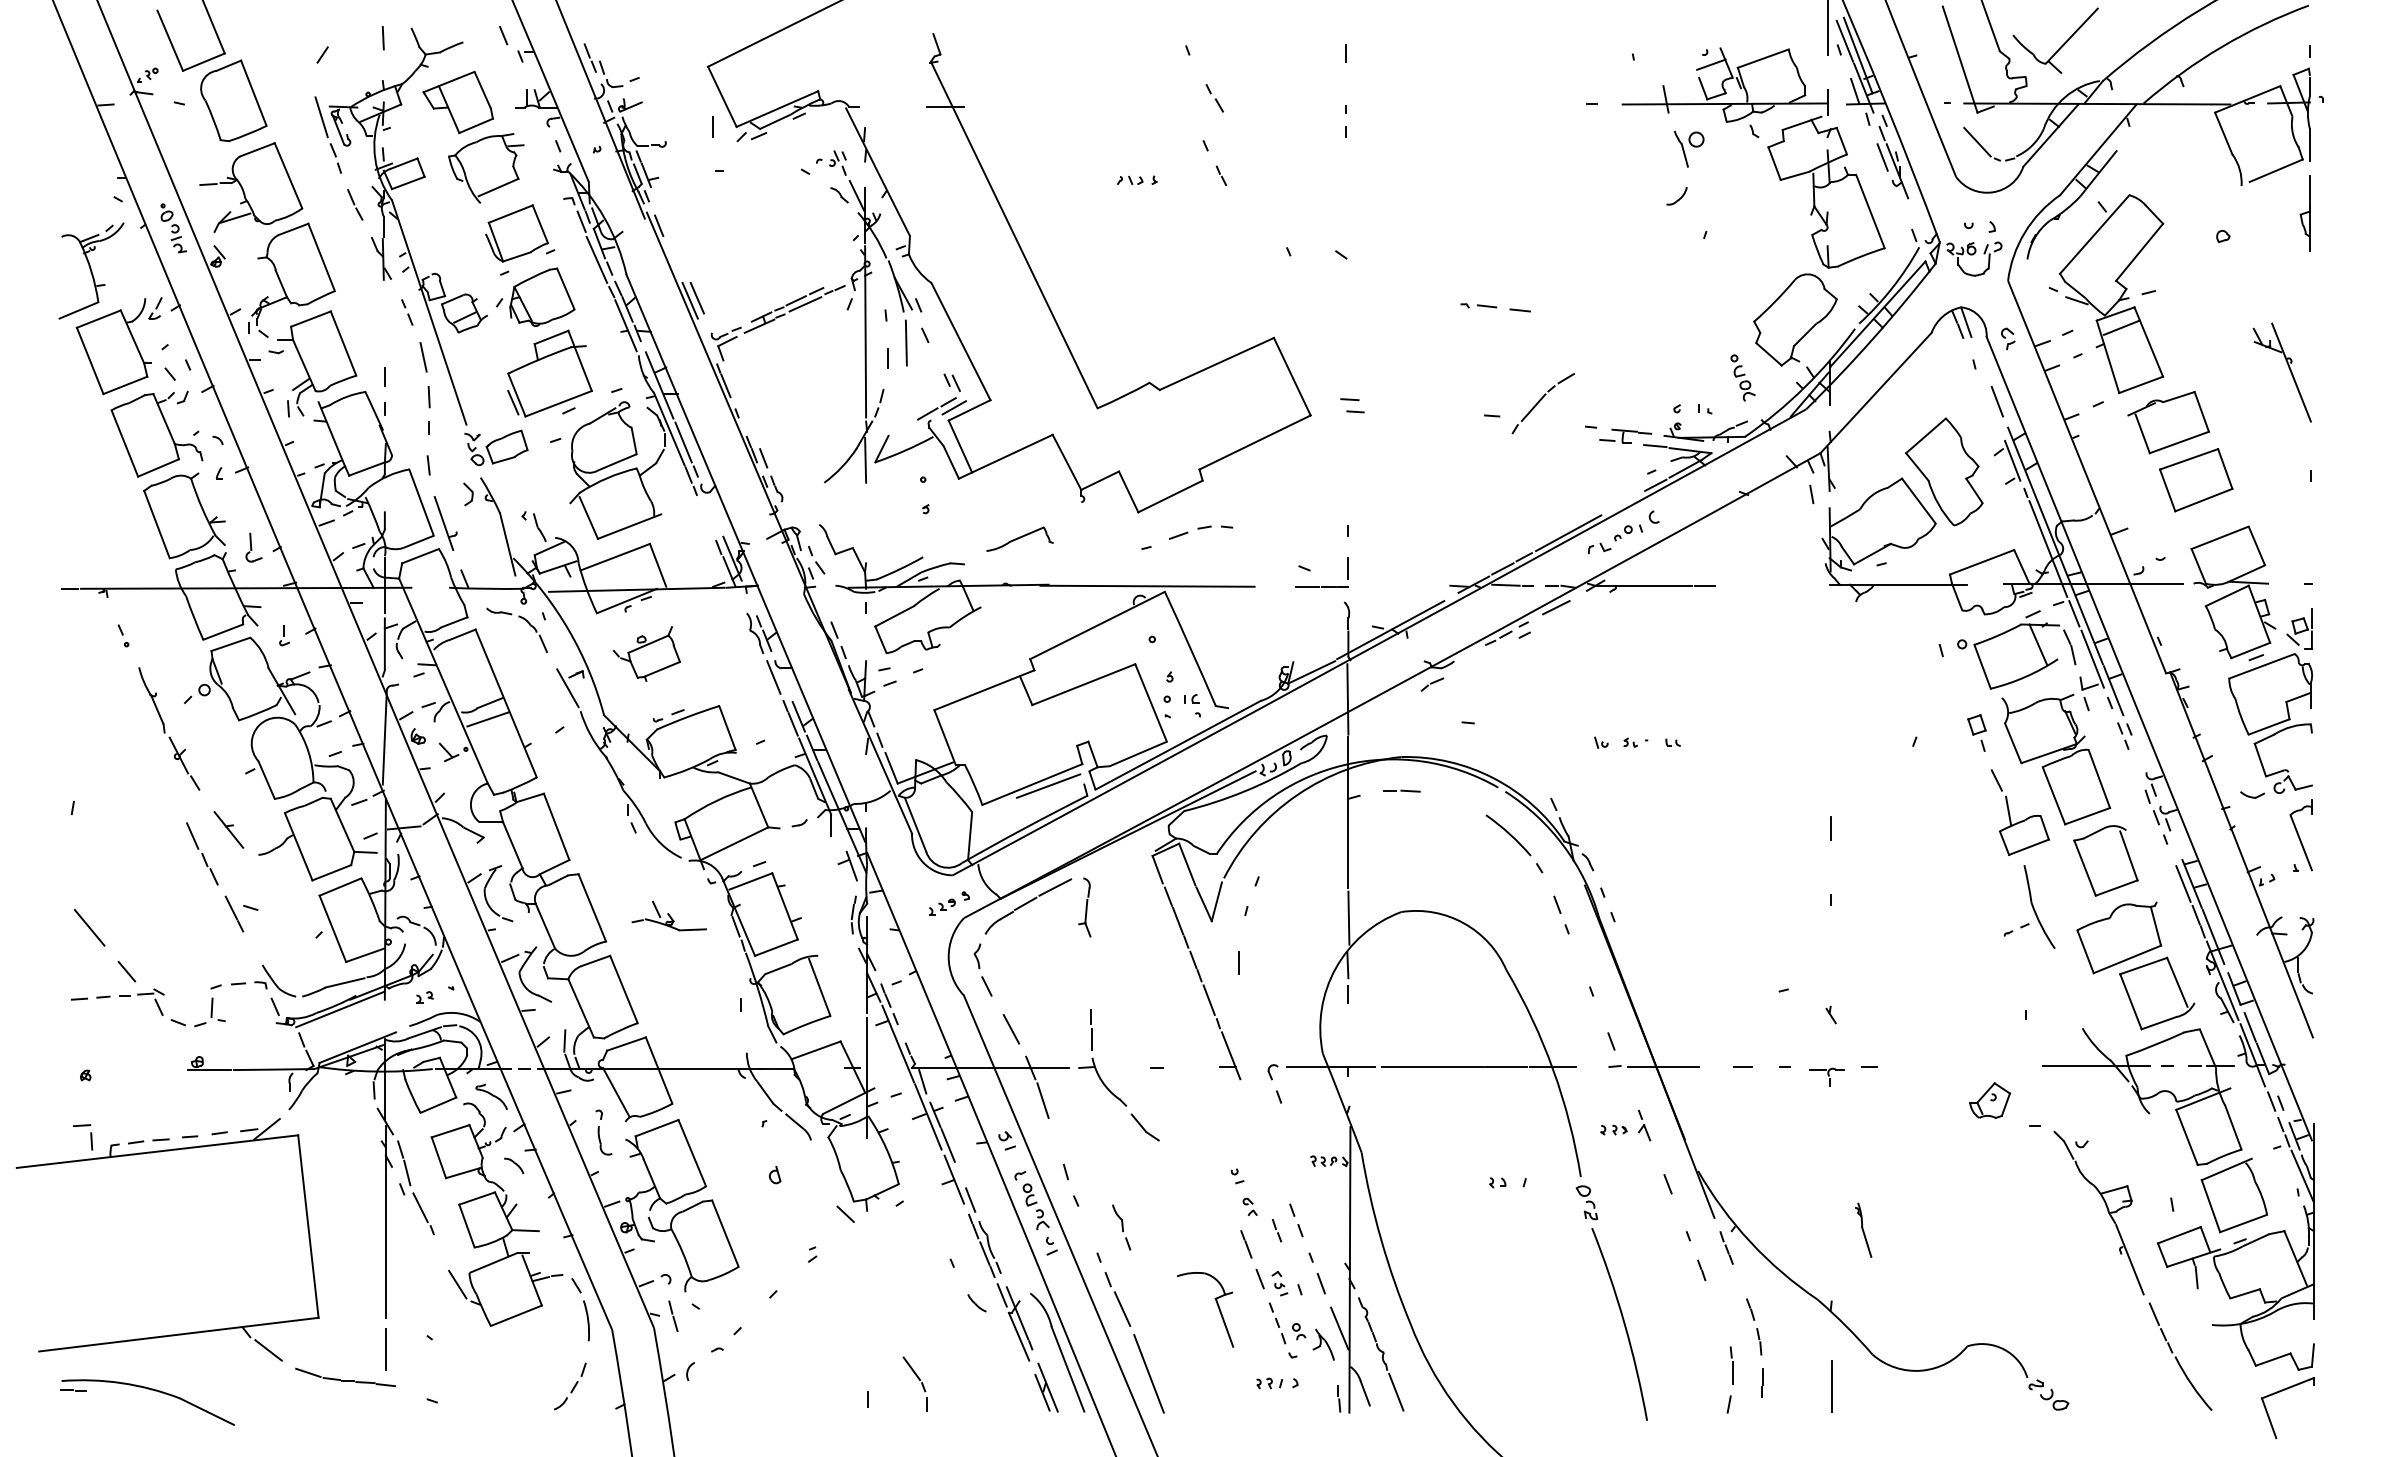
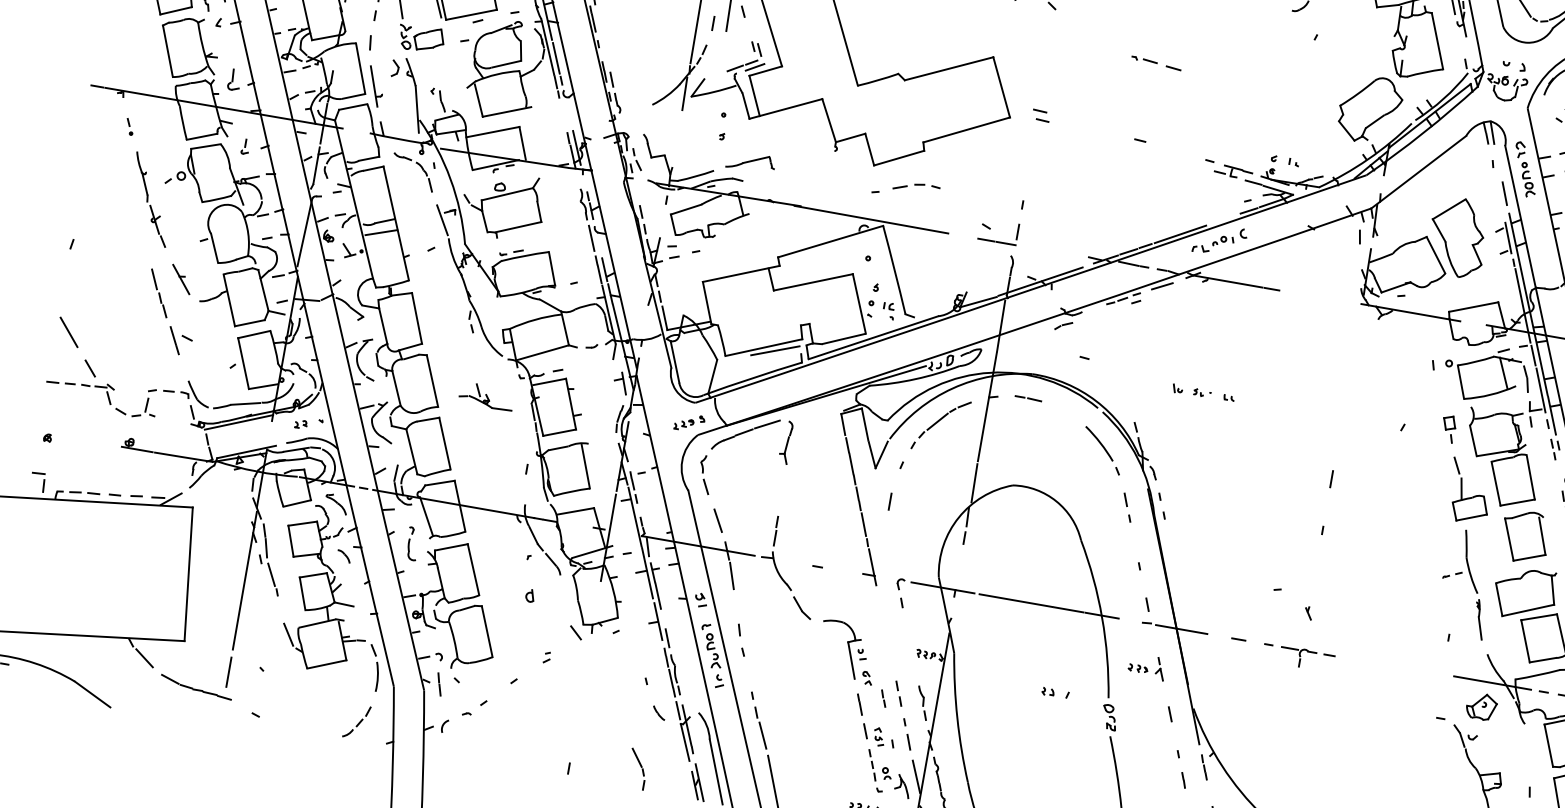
part: (1742, 377) -> (1528, 179), moved
part: (1542, 403) -> (944, 419), moved
part: (1019, 538) -> (750, 161), moved
part: (646, 653) -> (503, 205), size x1.67
part: (1826, 1076) -> (1297, 656), size x1.43
part: (1990, 1100) -> (1481, 706), moved
part: (1121, 1227) -> (922, 703), moved
part: (1863, 1229) -> (1479, 619), moved
part: (1216, 1304) -> (848, 646), moved
part: (914, 1383) -> (637, 768), moved

